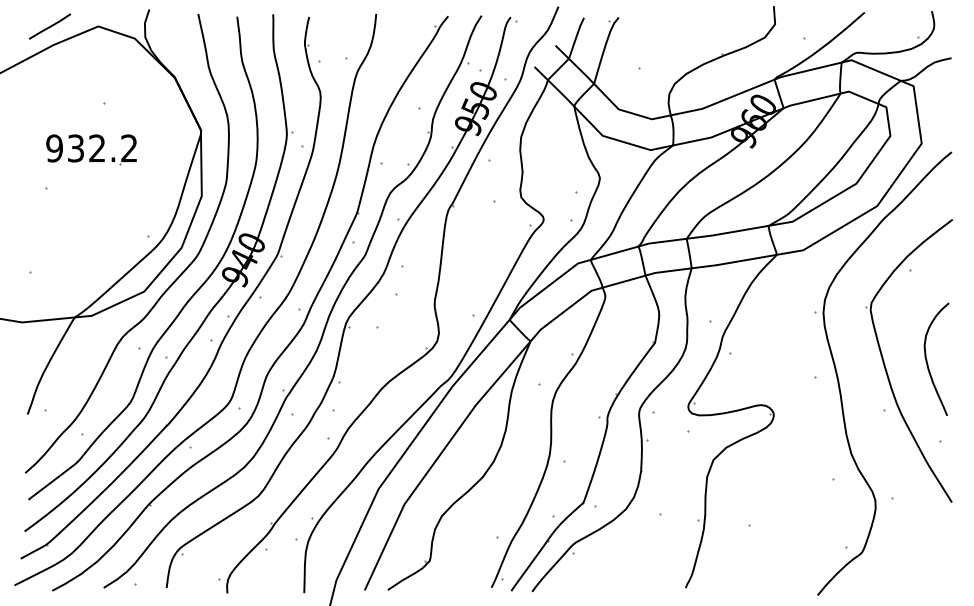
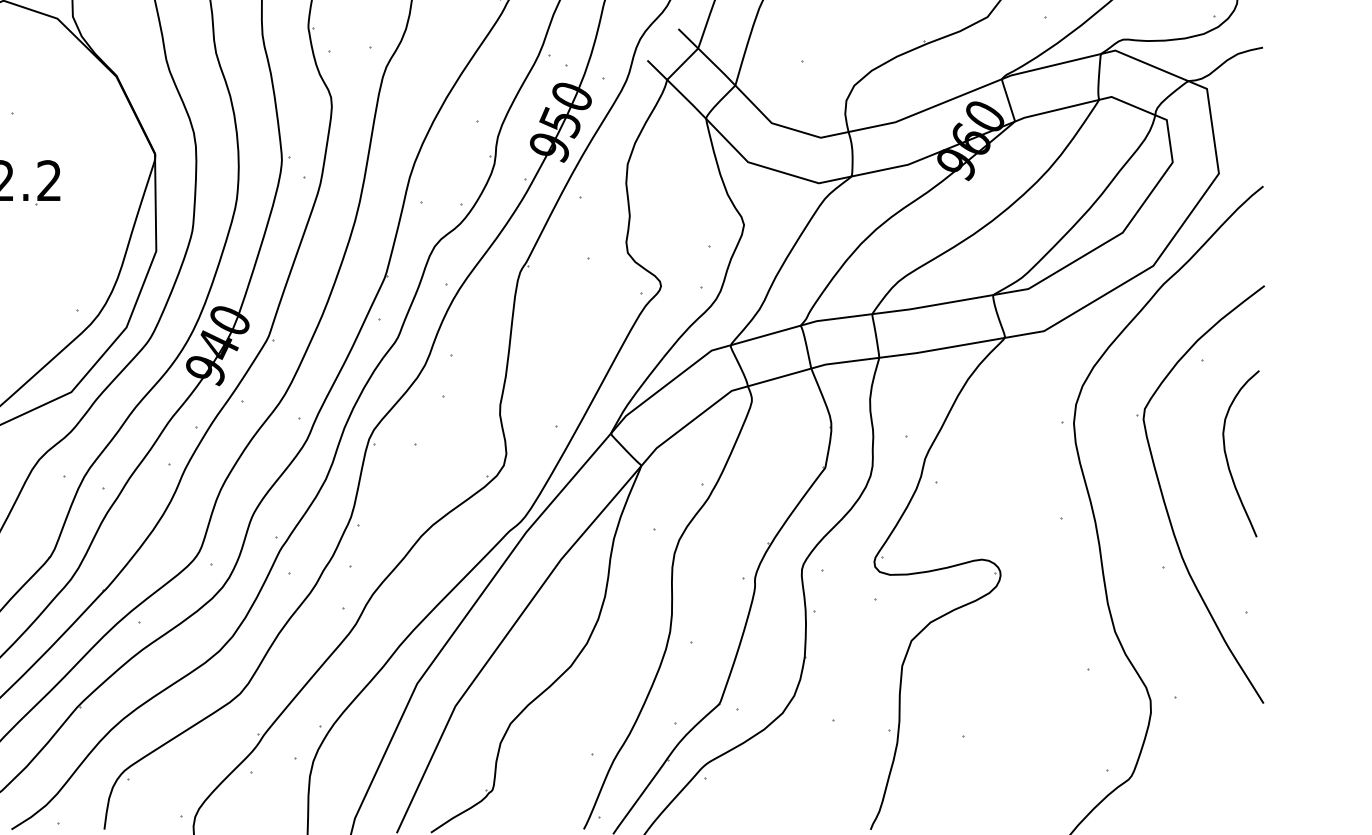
curve: (927, 359) -> (1227, 453), moved

